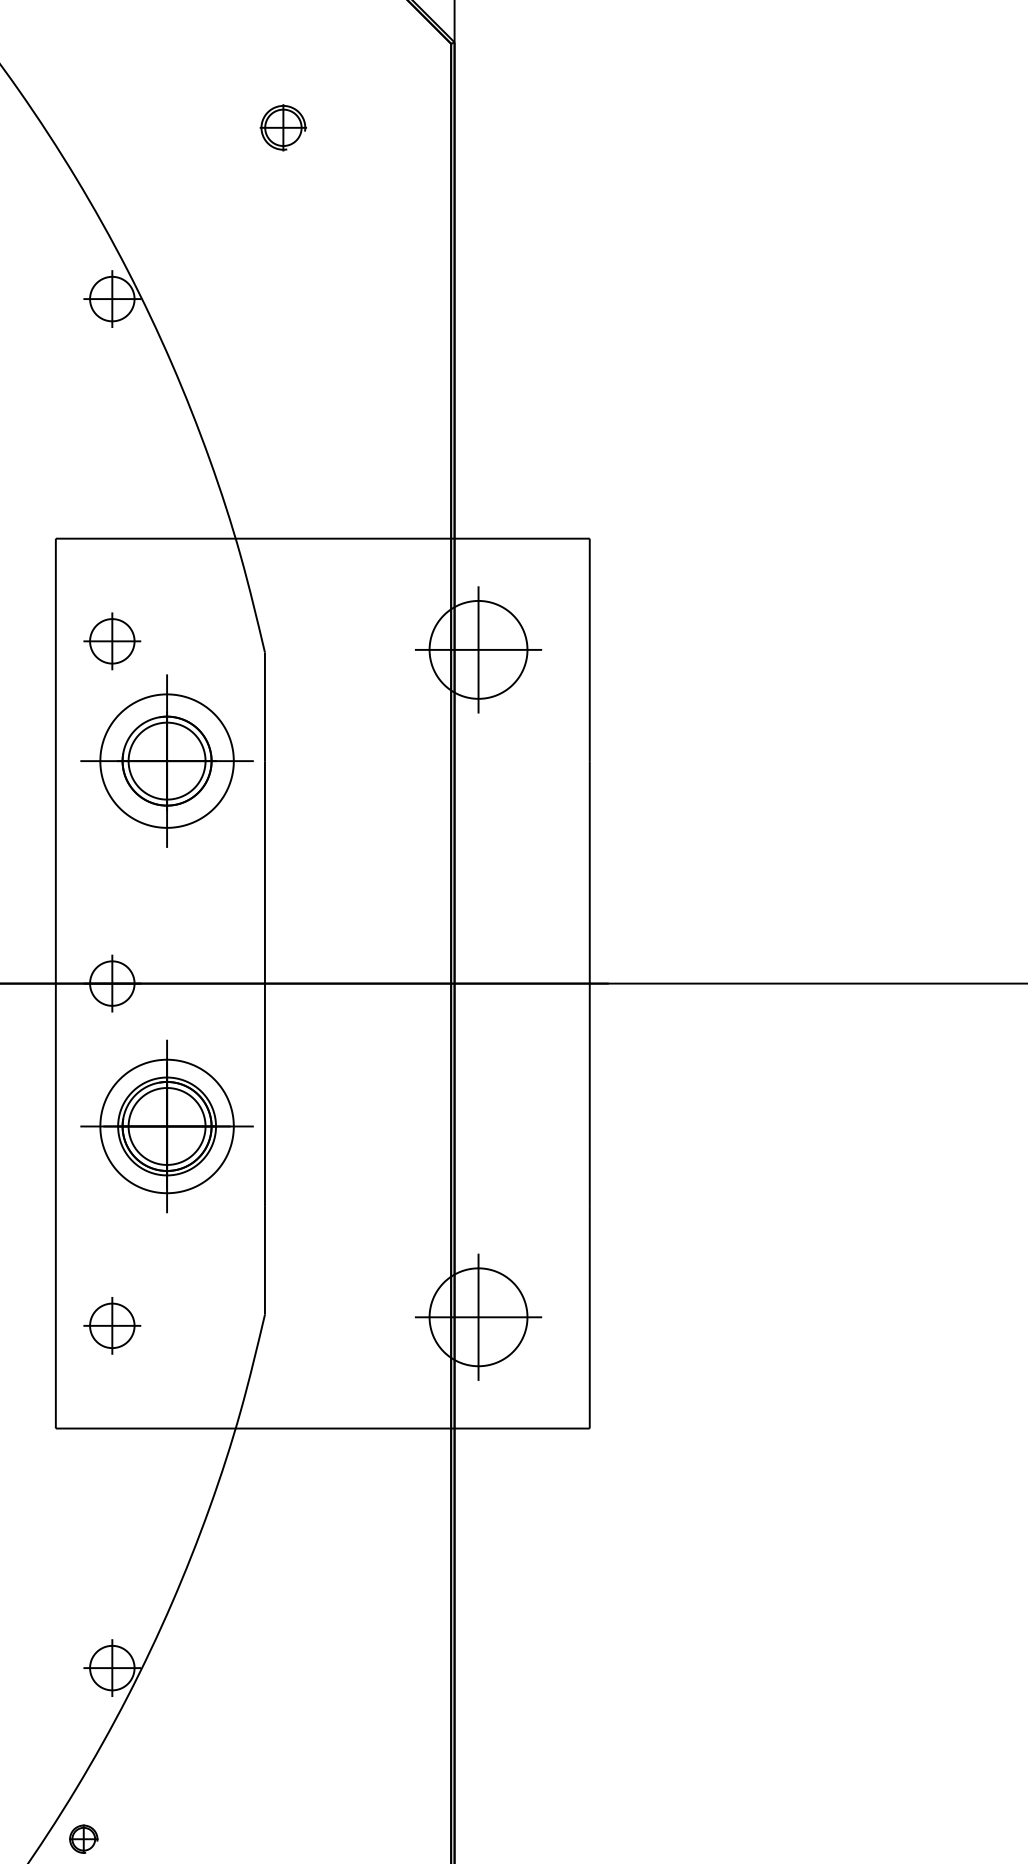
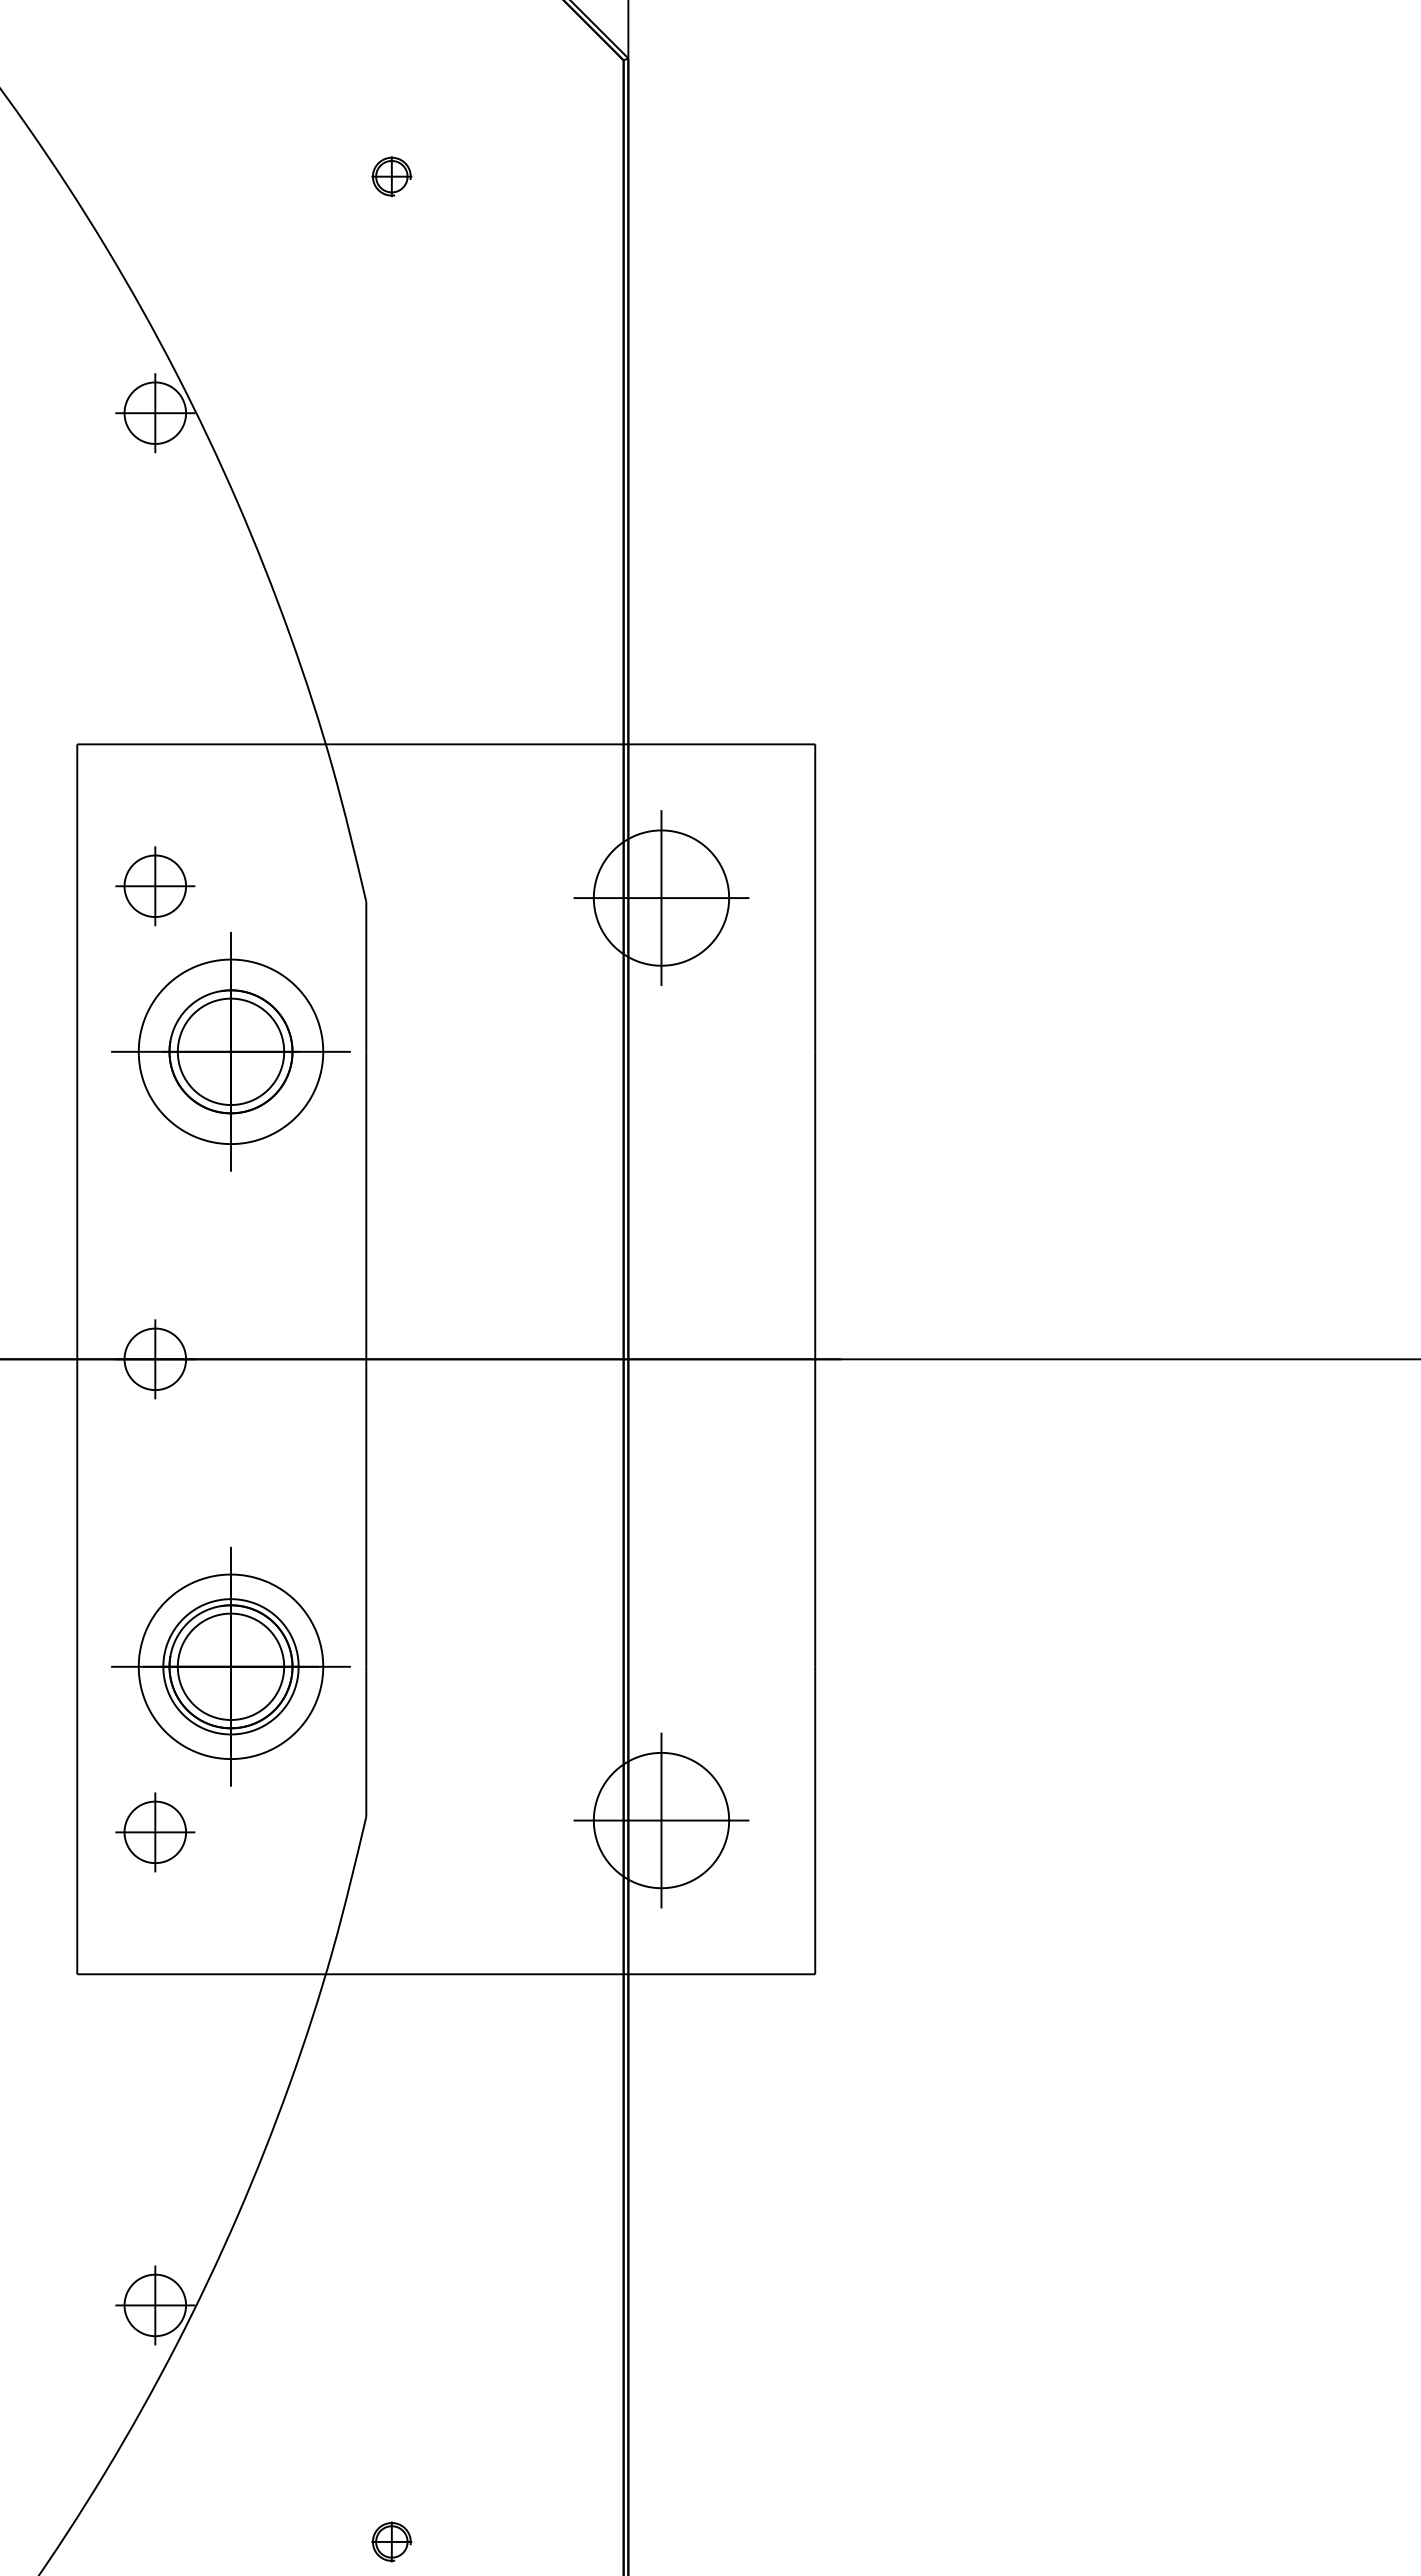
part: (283, 127) -> (391, 176), size x0.62
part: (166, 1126) -> (230, 1666), moved
part: (83, 1838) -> (391, 2541), moved

